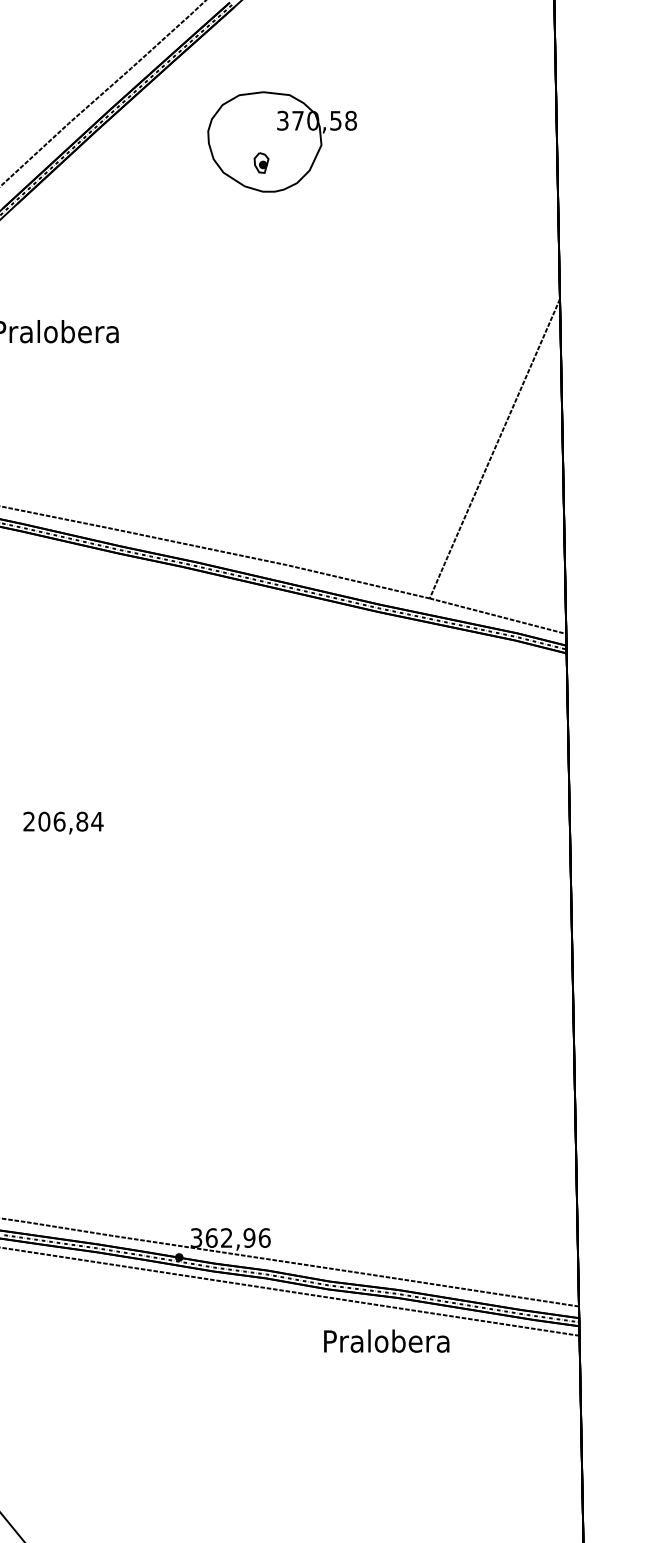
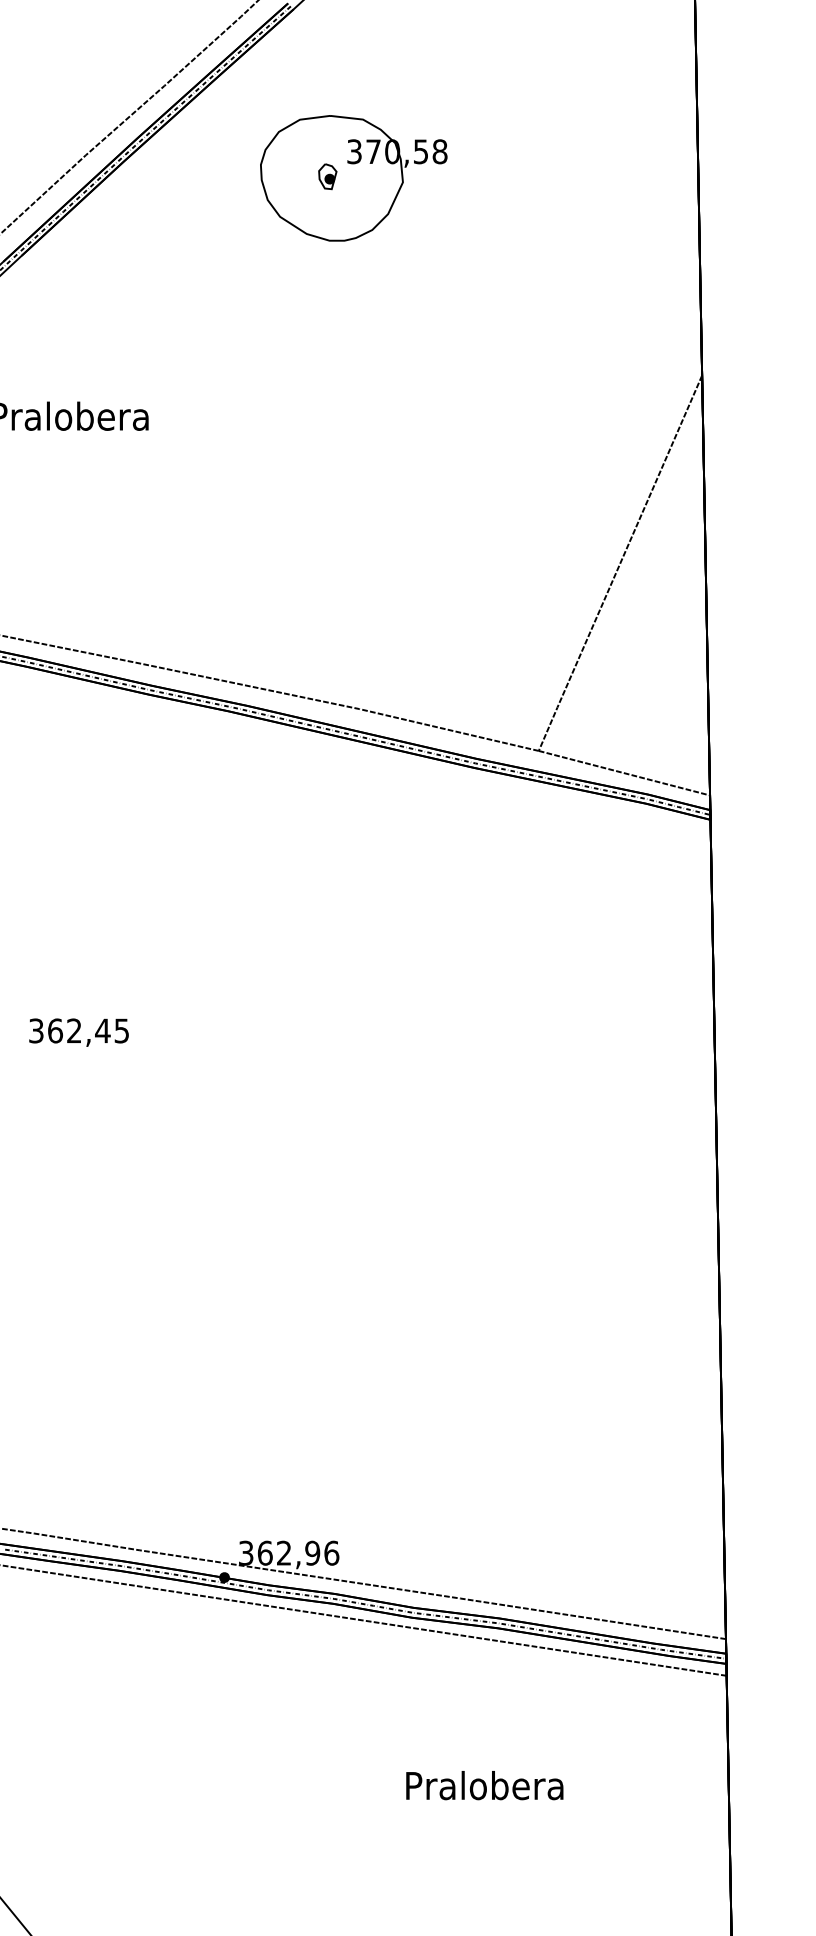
part: (261, 162) -> (327, 176), moved
text: (63, 821) -> (79, 1030), 206,84 -> 362,45
text: (386, 1341) -> (484, 1785), moved

